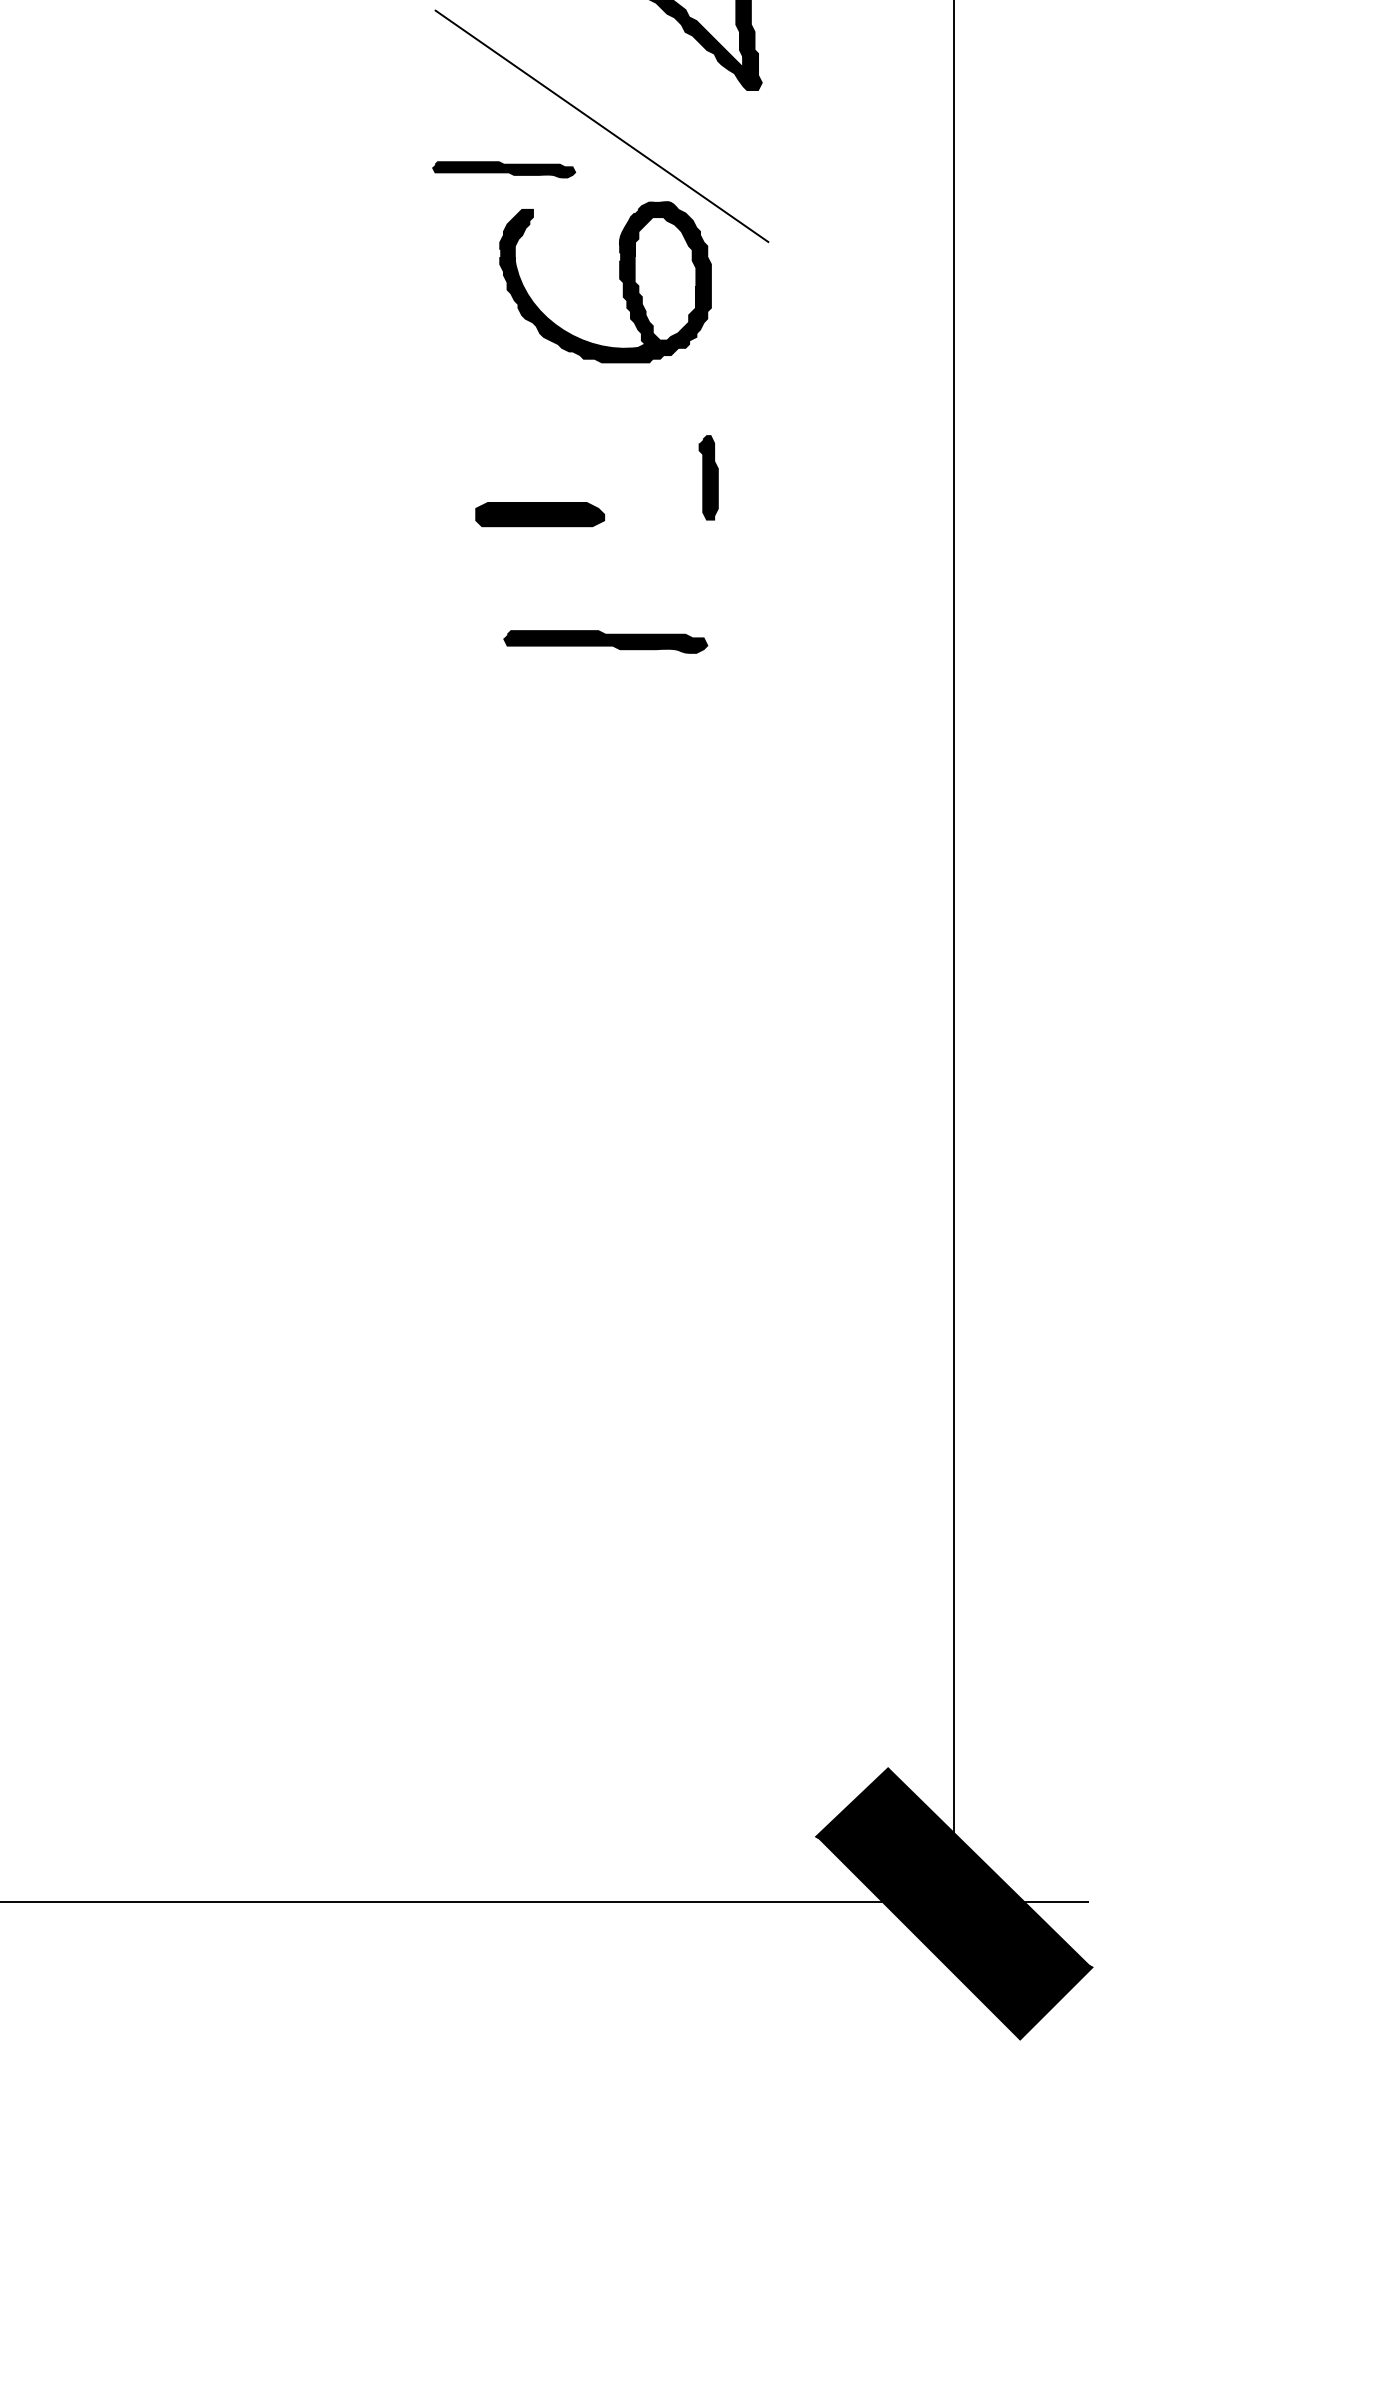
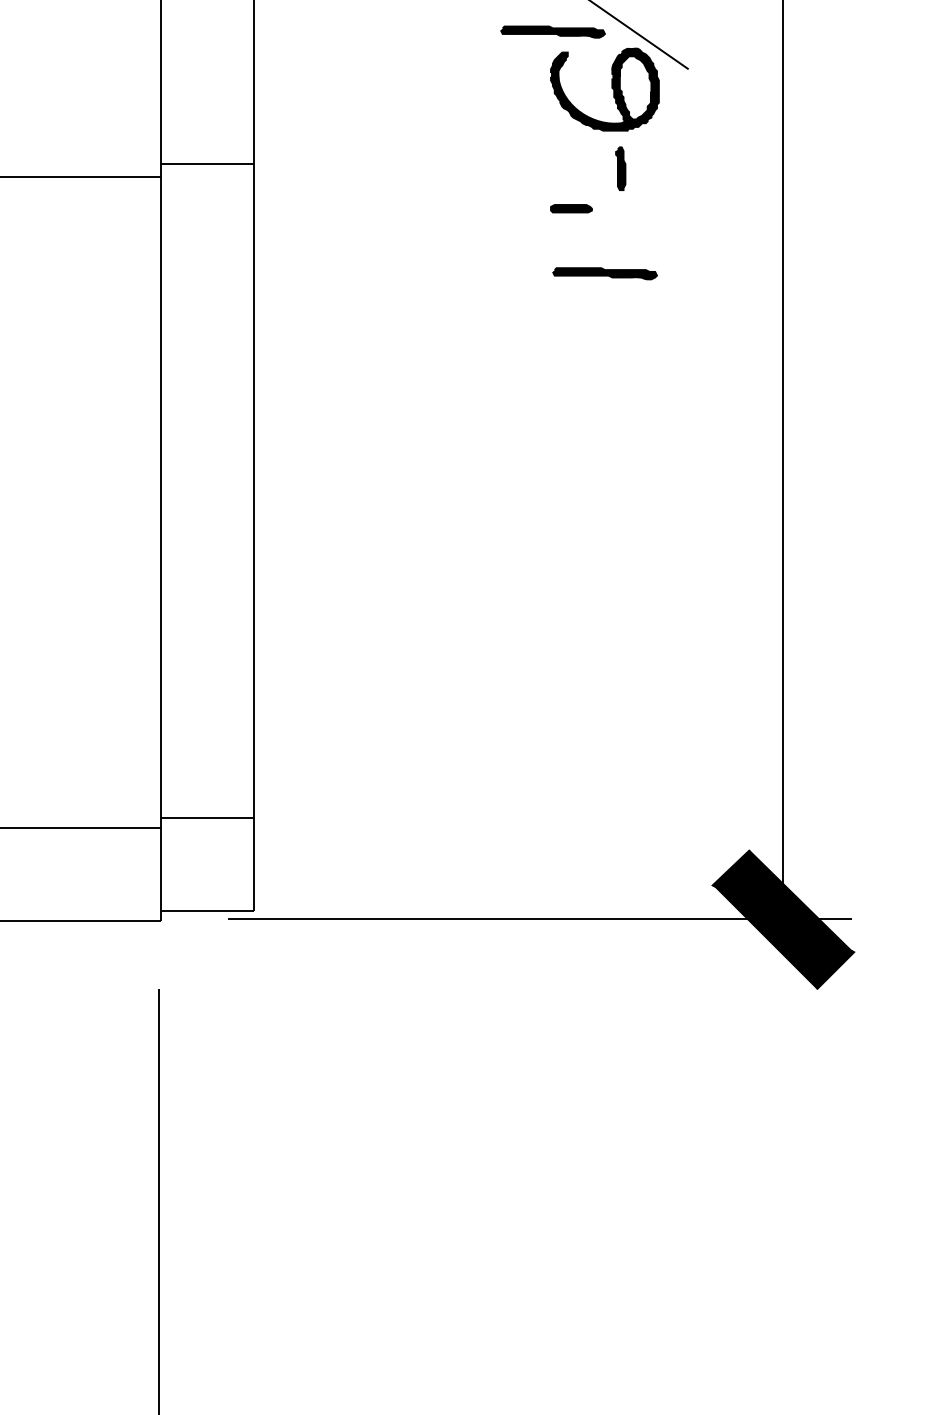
part: (503, 168) -> (552, 31), size x1.43
part: (708, 477) -> (620, 168), moved
part: (540, 514) -> (571, 208), size x0.62

